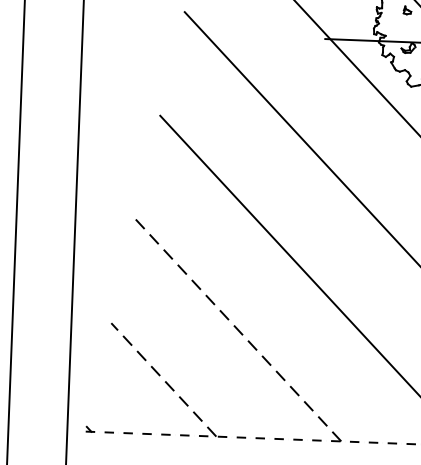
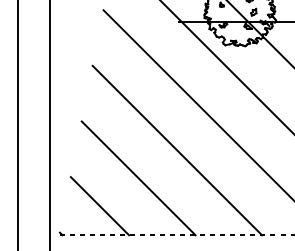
line: (238, 330) -> (138, 178), dashed -> solid
line: (163, 378) -> (99, 205), dashed -> solid

